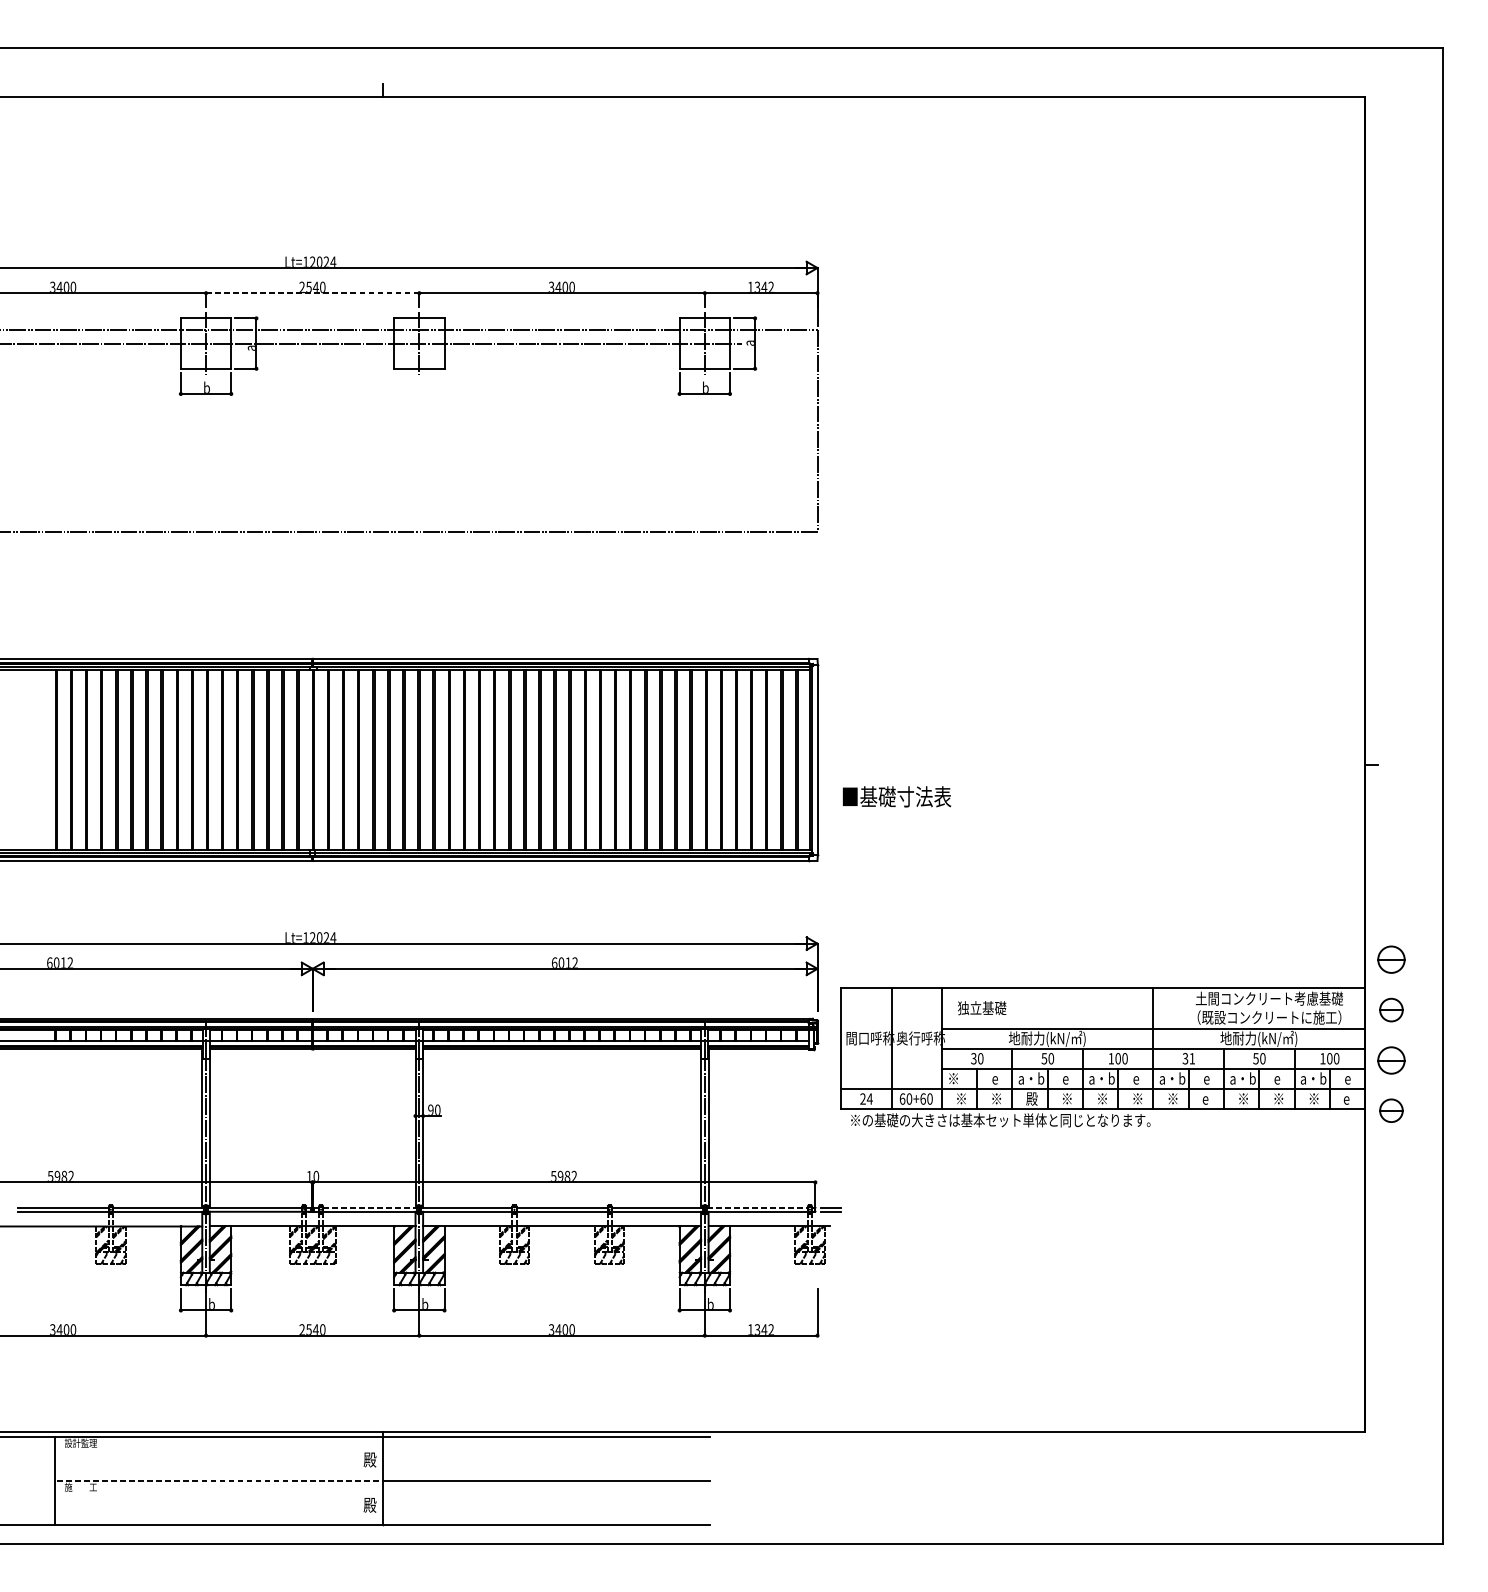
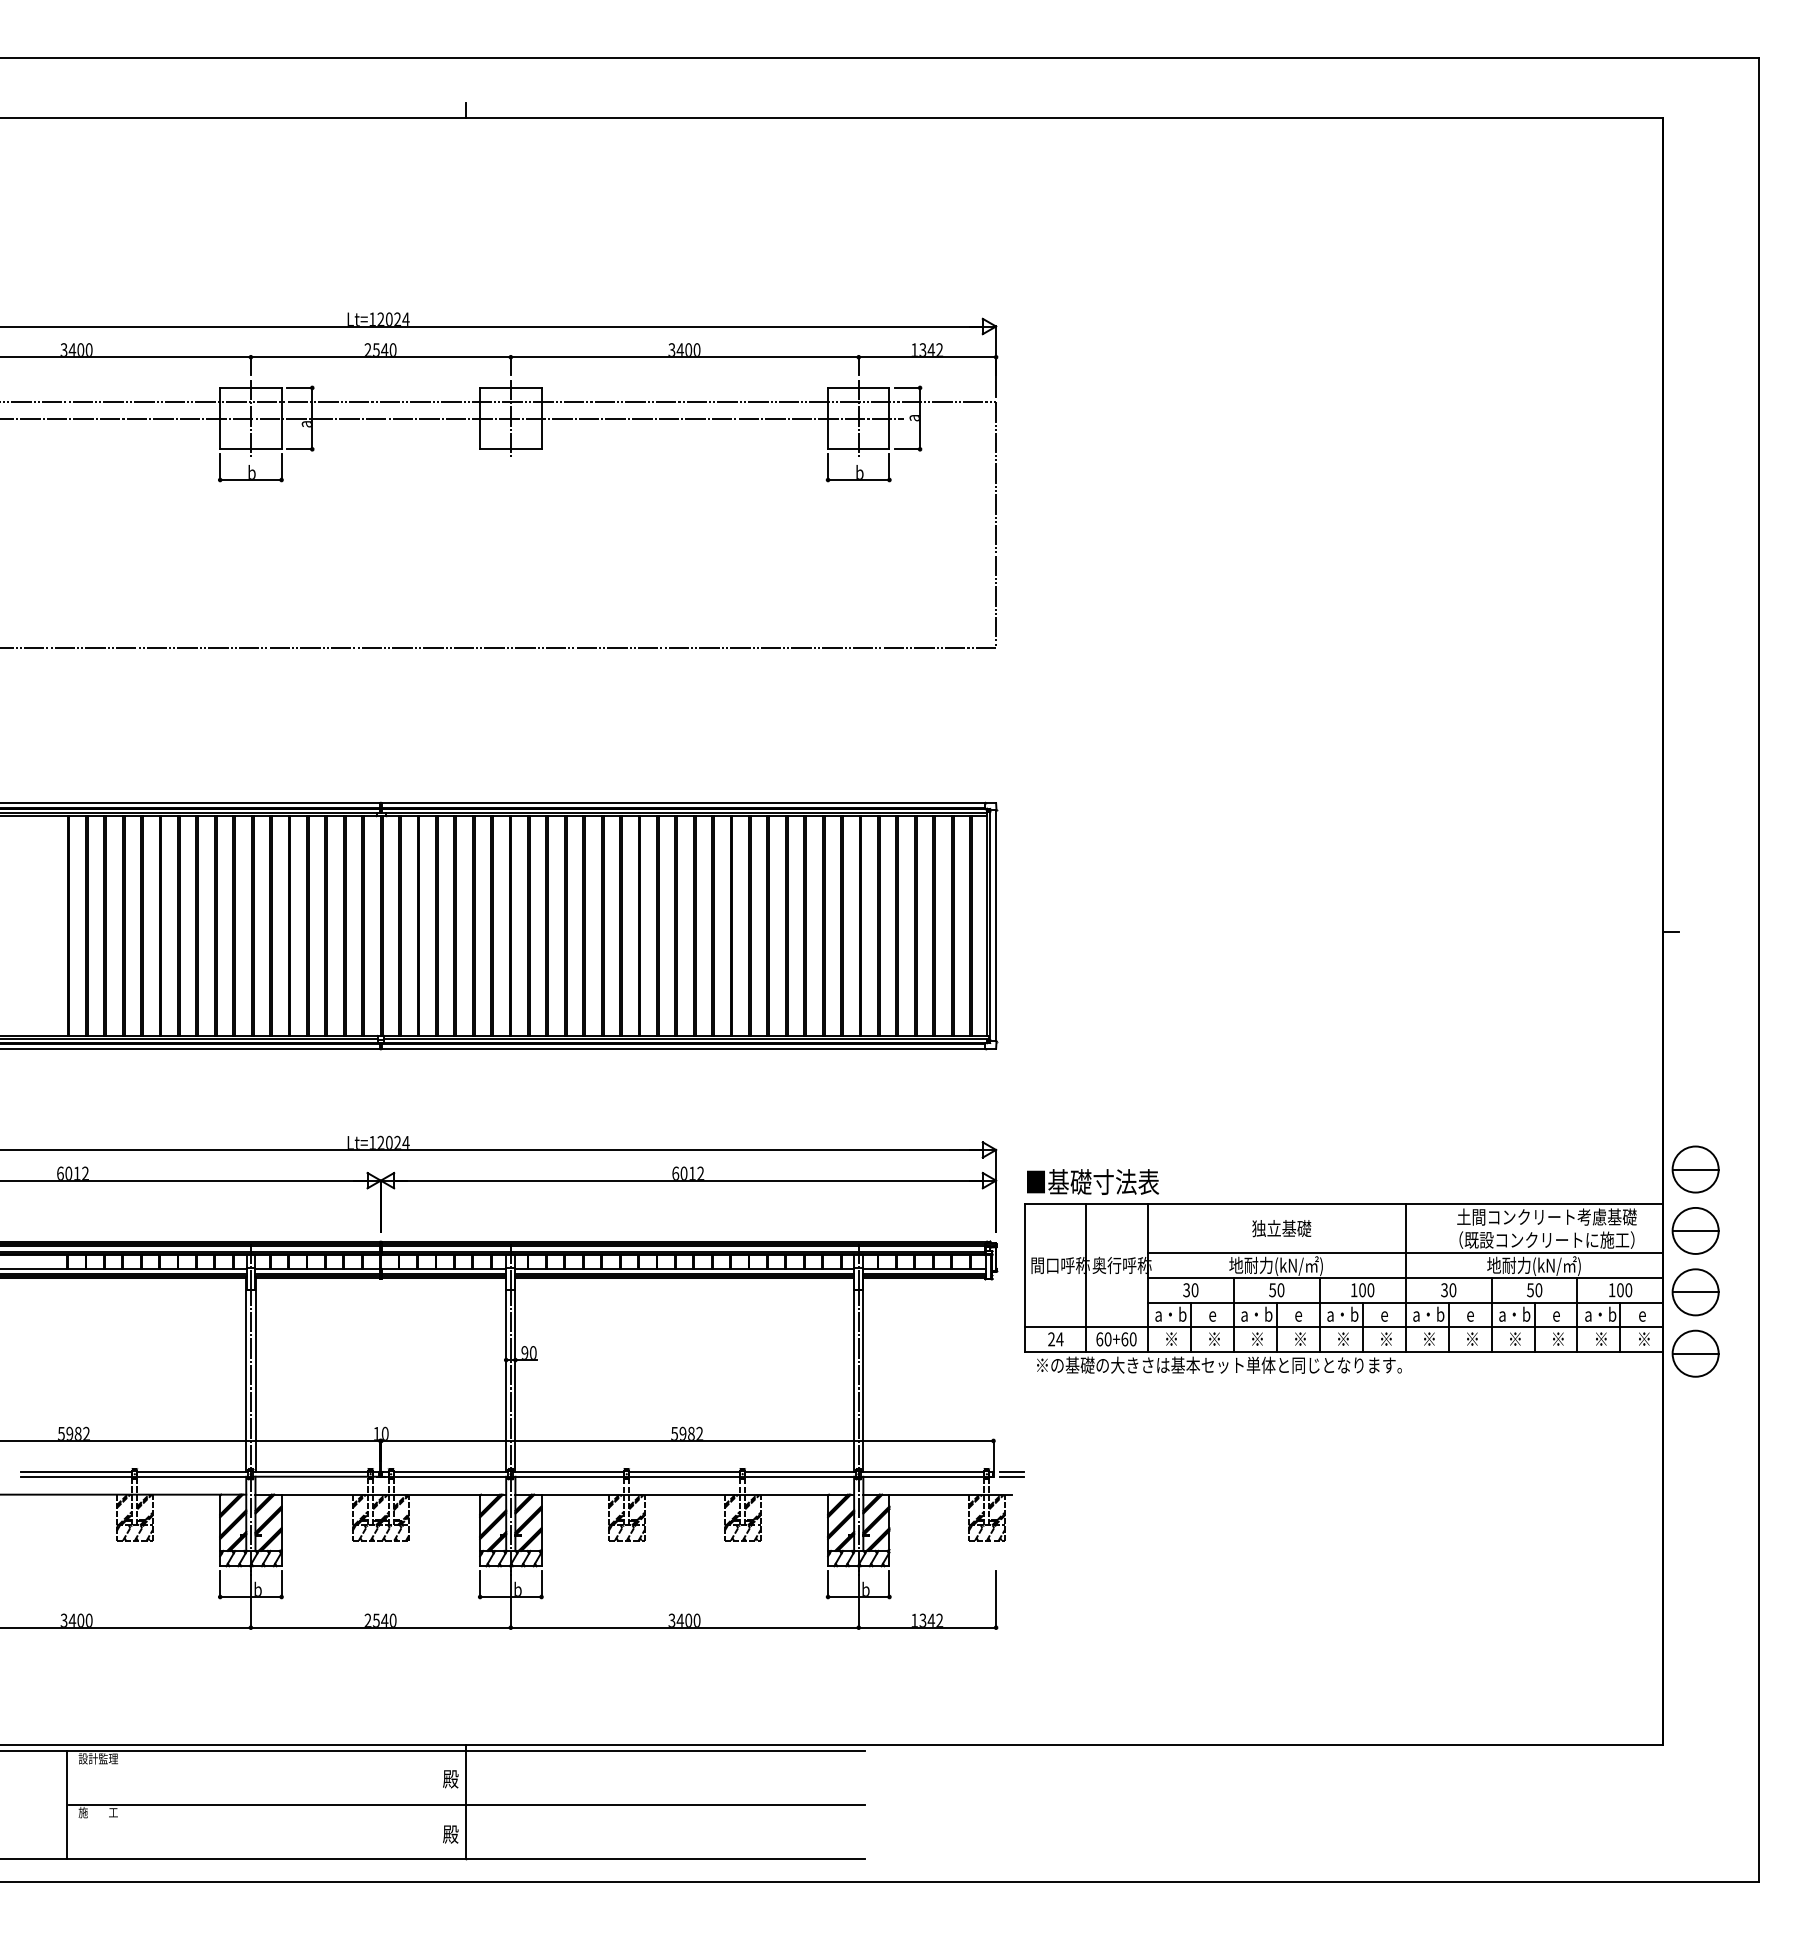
line: (312, 293) -> (380, 357), dashed -> solid
text: (897, 796) -> (1093, 1181), moved
part: (1391, 959) -> (1695, 1169), size x1.43
text: (981, 1008) -> (1281, 1228), moved
part: (1391, 1009) -> (1695, 1230), size x1.67
text: (1191, 1058) -> (1452, 1290), 31 -> 30
part: (1391, 1060) -> (1695, 1292), size x1.43
text: (960, 1077) -> (1170, 1313), ※ -> a・b
text: (1031, 1099) -> (1257, 1339), 殿 -> ※
text: (1207, 1099) -> (1471, 1339), e -> ※
text: (1348, 1099) -> (1643, 1339), e -> ※
part: (1391, 1110) -> (1695, 1353), size x1.67
line: (370, 1207) -> (451, 1471), dashed -> solid
line: (757, 1207) -> (922, 1471), dashed -> solid
line: (220, 1481) -> (268, 1805), dashed -> solid

